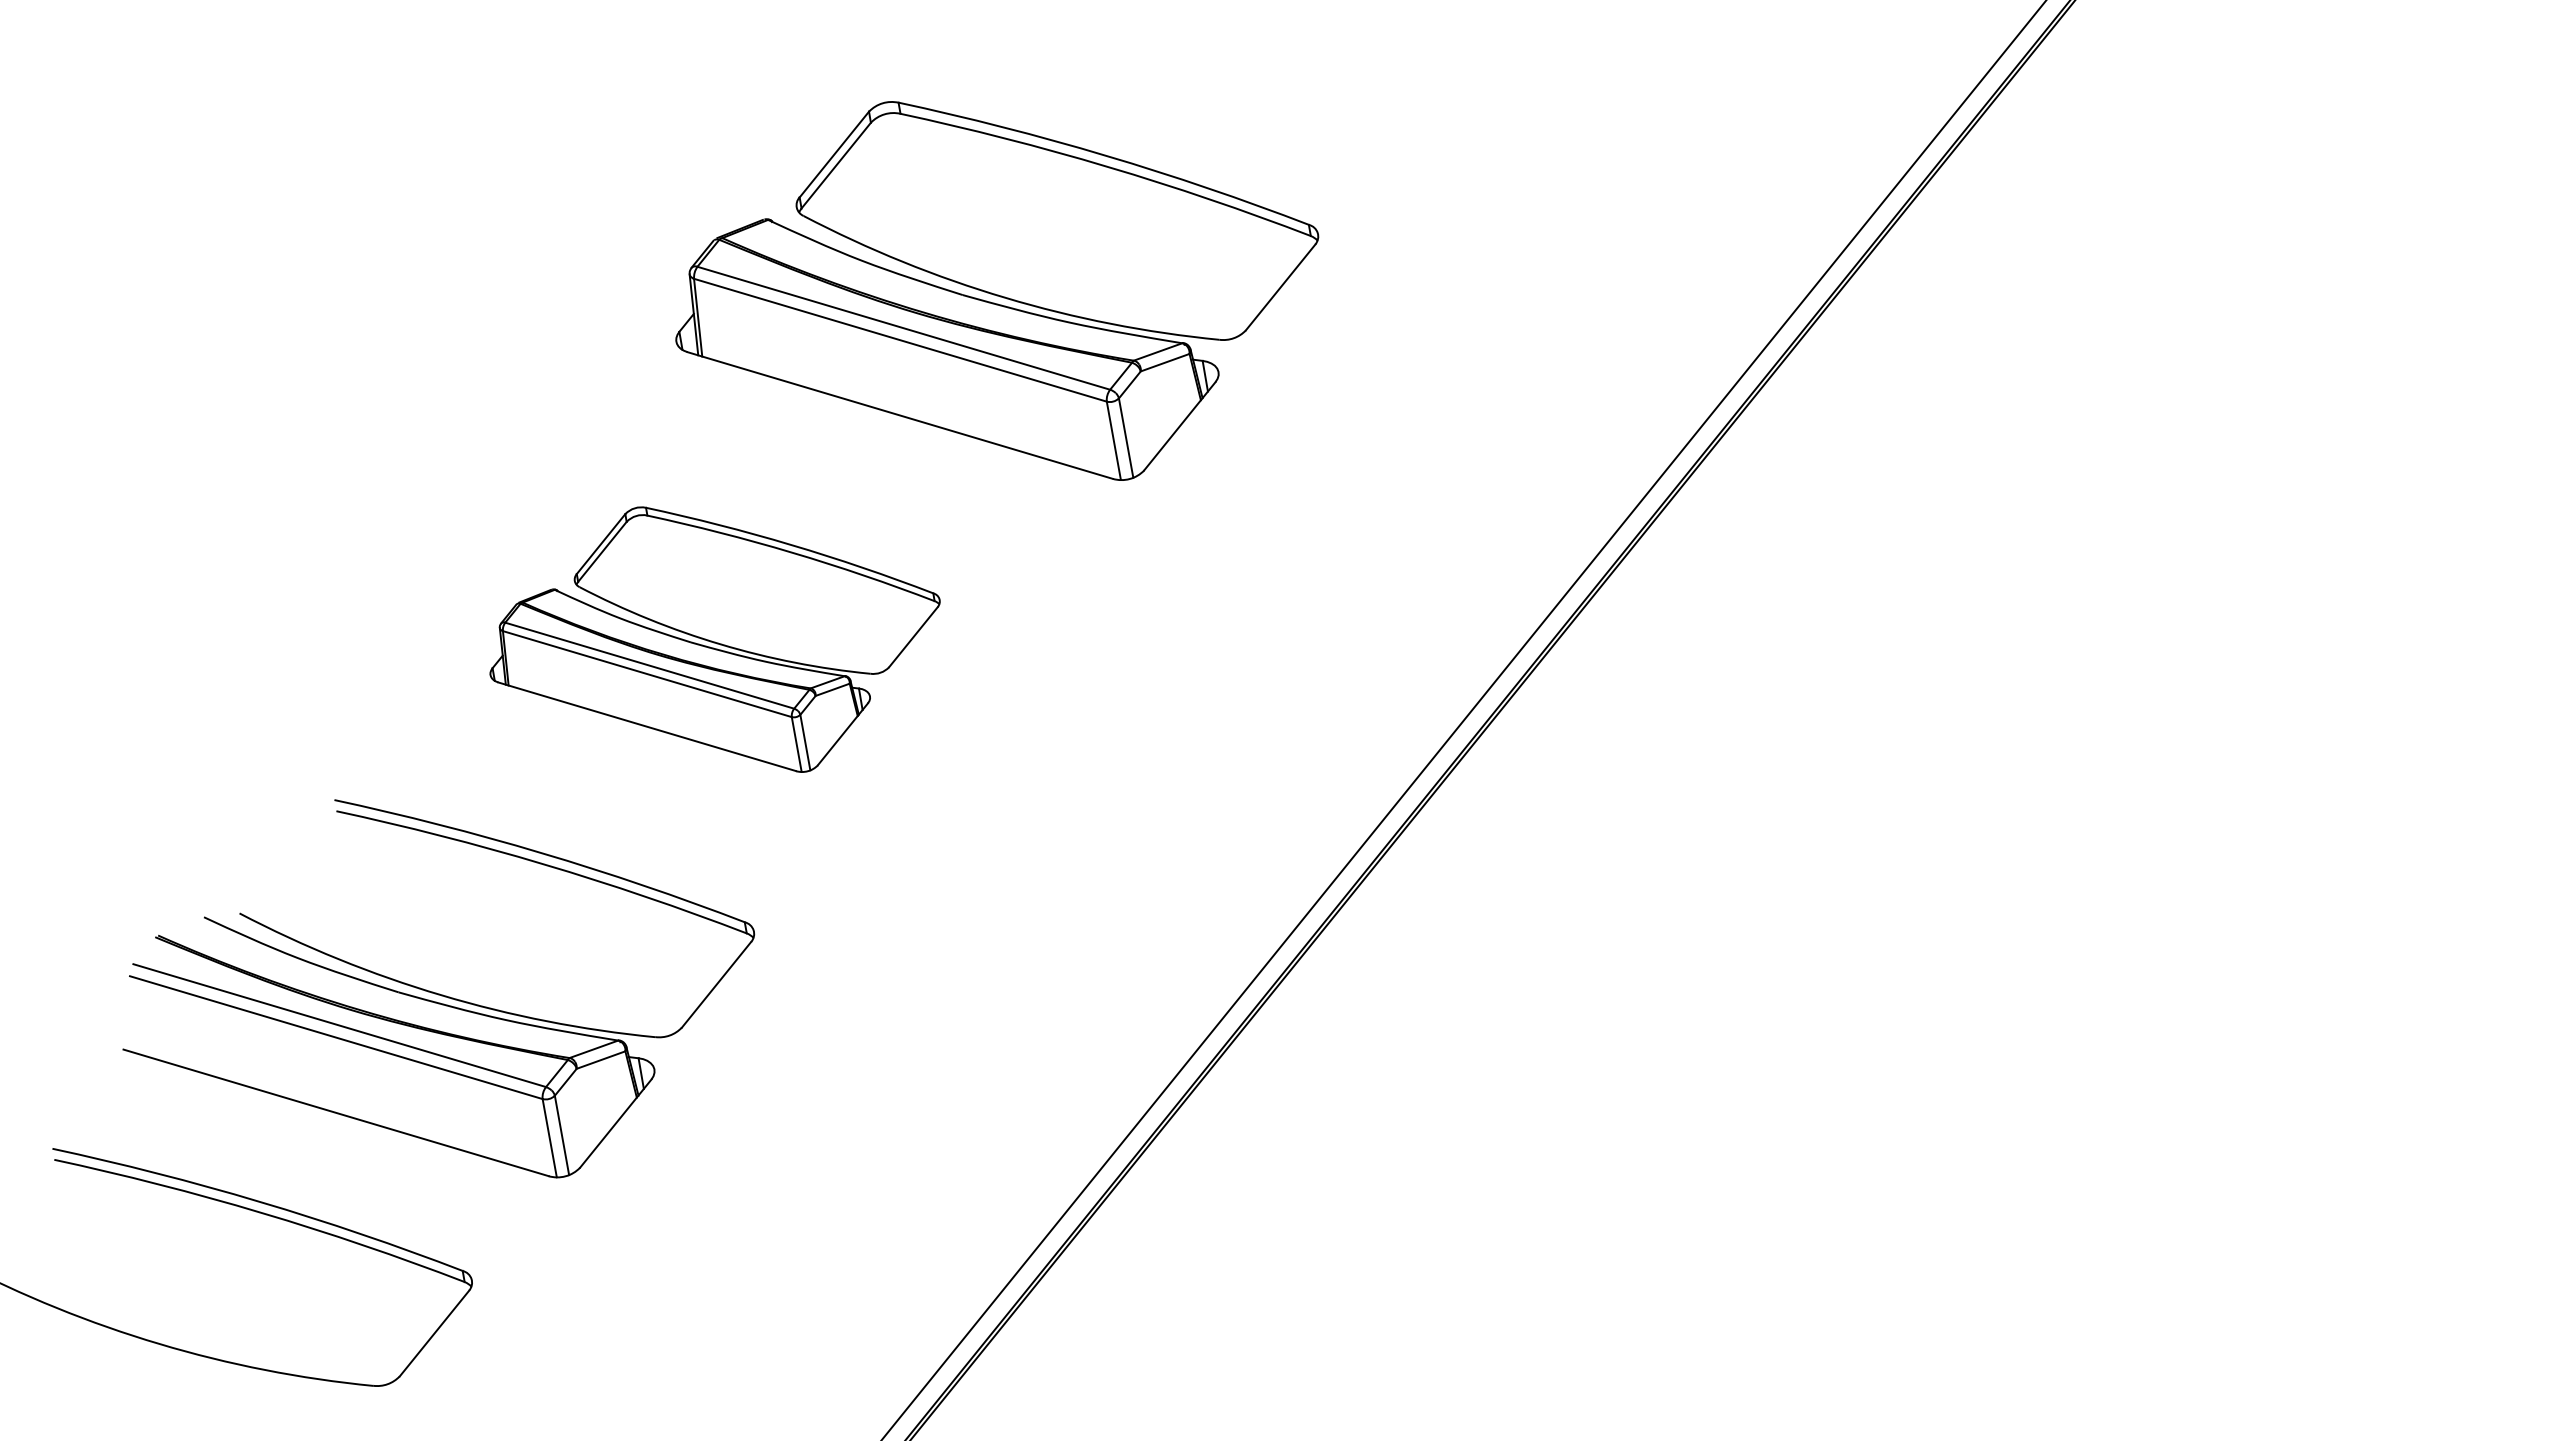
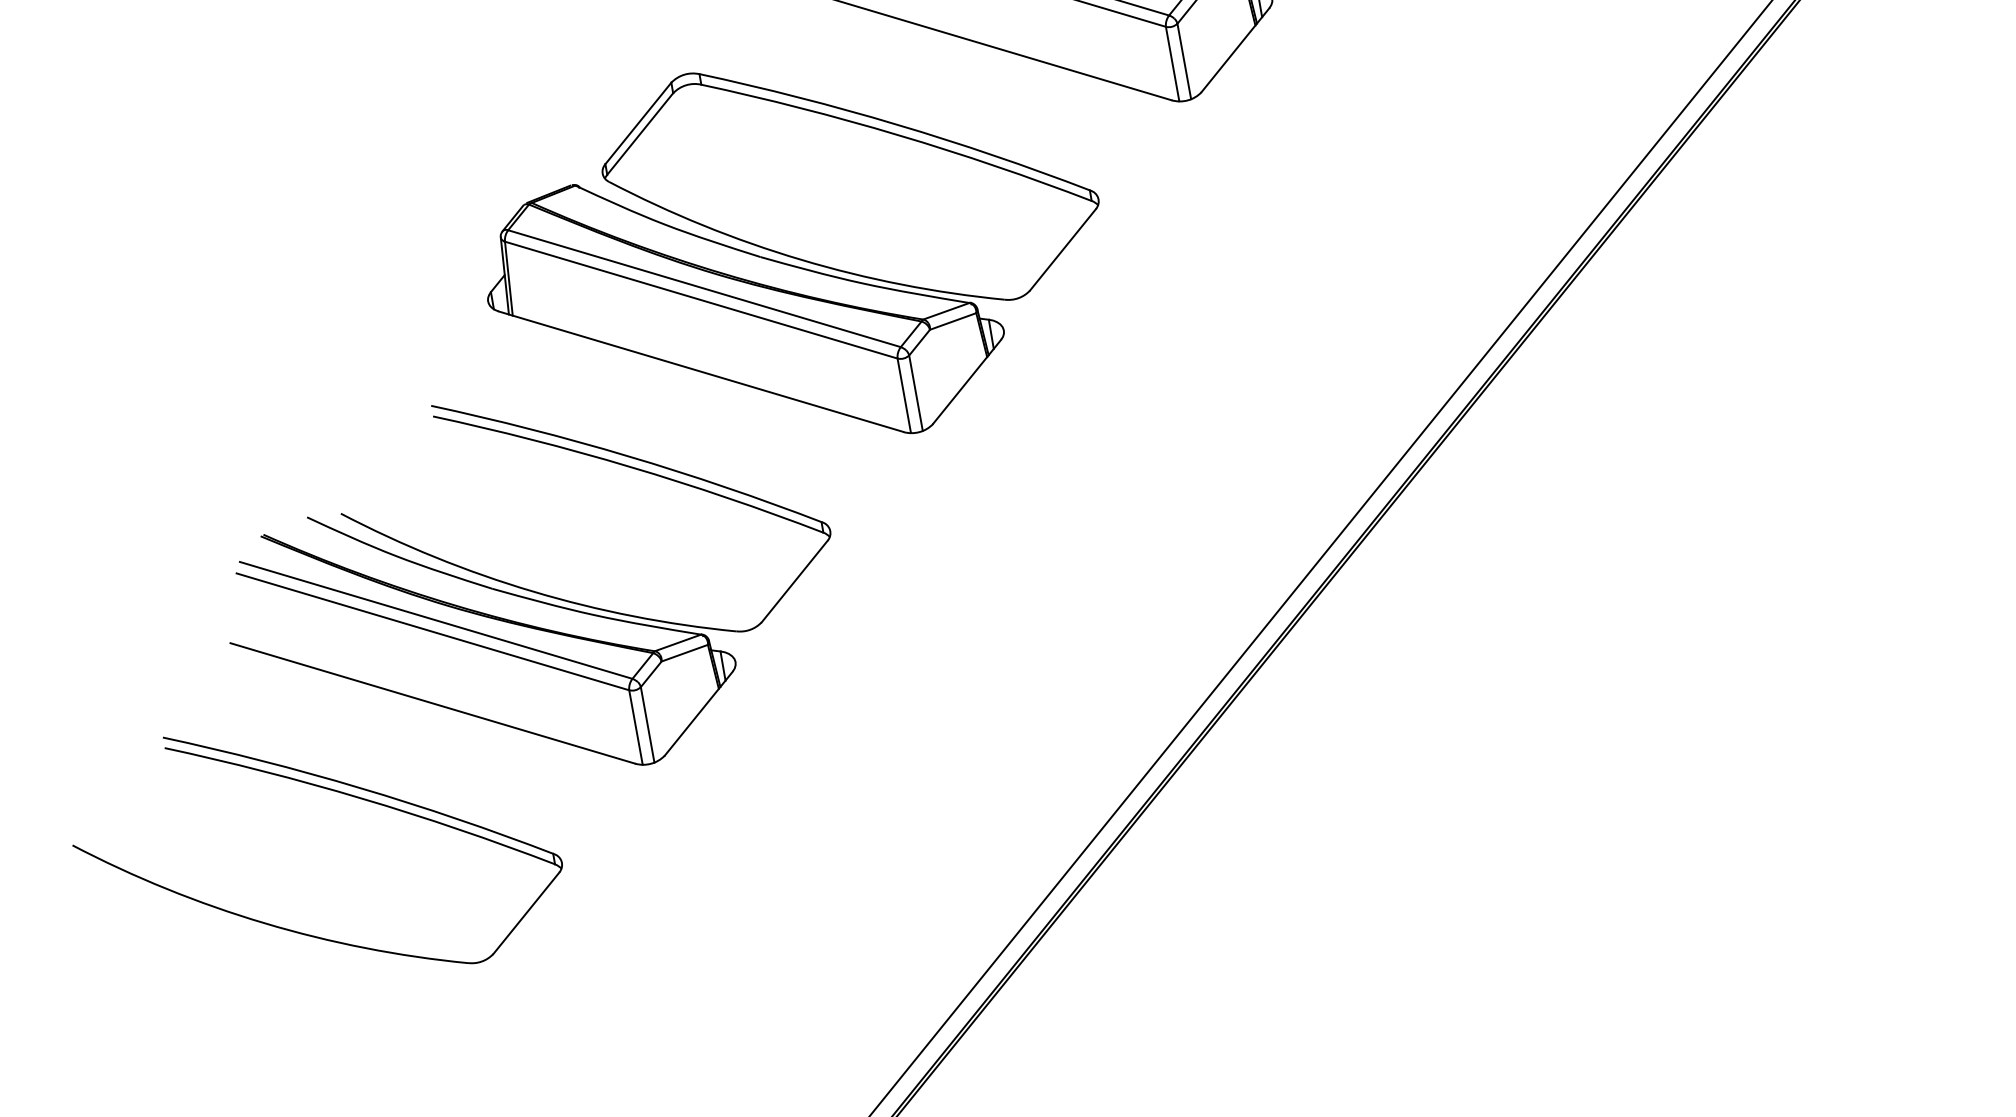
part: (714, 639) -> (792, 253), size x1.43

